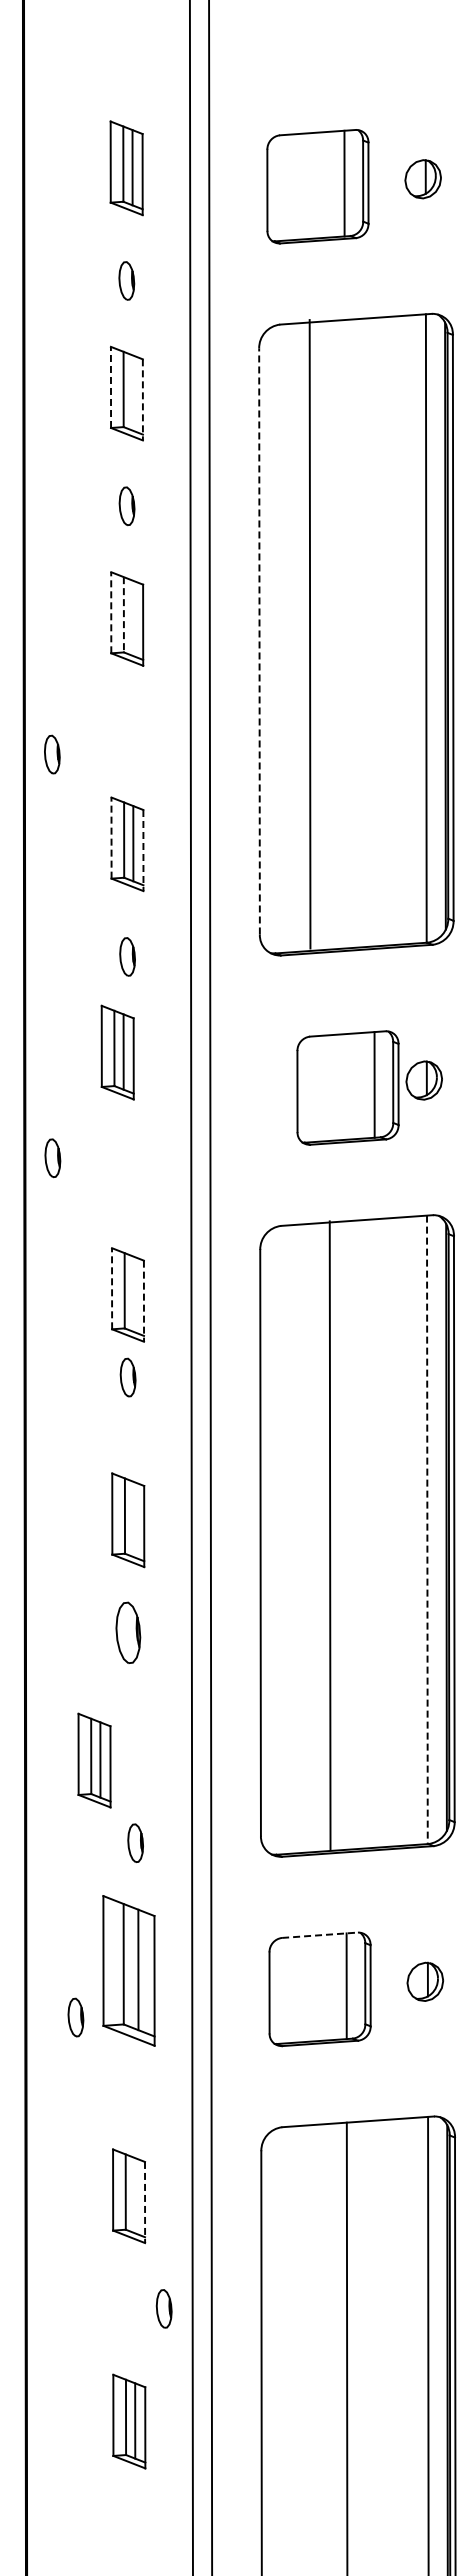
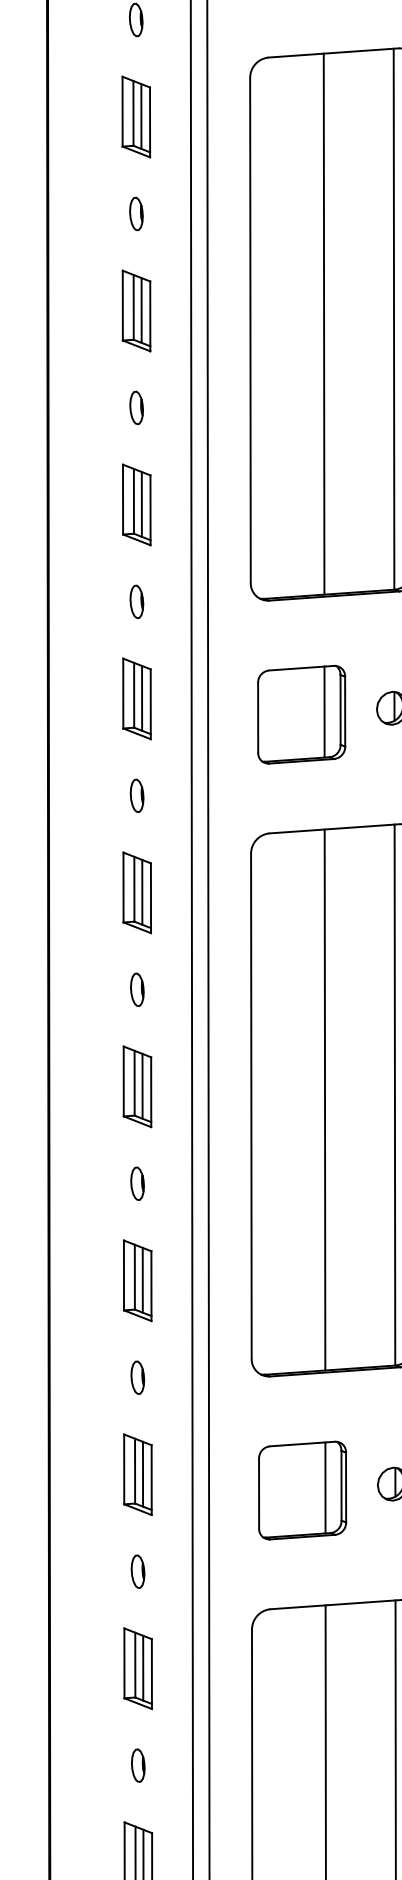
line: (110, 387) -> (122, 111), dashed -> solid
line: (132, 392) -> (141, 116), added
line: (142, 399) -> (149, 122), dashed -> solid
line: (111, 612) -> (123, 305), dashed -> solid
line: (123, 614) -> (133, 307), dashed -> solid
line: (133, 618) -> (141, 310), added
line: (309, 634) -> (323, 324), moved
line: (259, 641) -> (250, 330), dashed -> solid
part: (52, 754) -> (136, 407), moved
line: (111, 838) -> (123, 499), dashed -> solid
line: (143, 850) -> (150, 510), dashed -> solid
part: (117, 1052) -> (136, 698), moved
part: (347, 1087) -> (301, 714), moved
part: (52, 1158) -> (136, 796), moved
line: (112, 1288) -> (123, 887), dashed -> solid
line: (133, 1294) -> (141, 892), added
line: (143, 1301) -> (150, 898), dashed -> solid
part: (127, 1377) -> (136, 989), moved
line: (134, 1519) -> (142, 1086), added
line: (427, 1530) -> (395, 1095), dashed -> solid
line: (329, 1535) -> (324, 1099), moved
part: (128, 1632) -> (137, 1183), size x0.62
part: (94, 1760) -> (137, 1280), moved
part: (135, 1842) -> (137, 1377), moved
line: (320, 1935) -> (302, 1444), dashed -> solid
part: (128, 1970) -> (137, 1474), size x0.62
part: (75, 2017) -> (137, 1571), moved
line: (134, 2195) -> (142, 1668), added
line: (145, 2202) -> (152, 1674), dashed -> solid
part: (163, 2308) -> (137, 1765), moved

